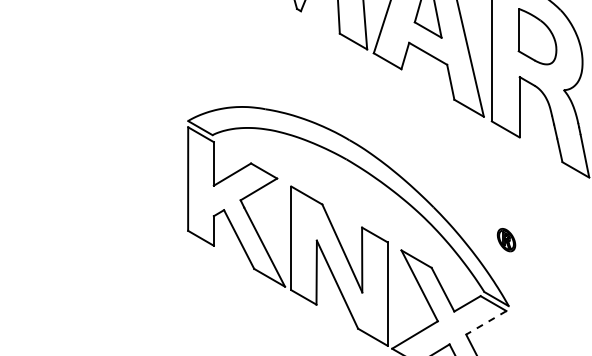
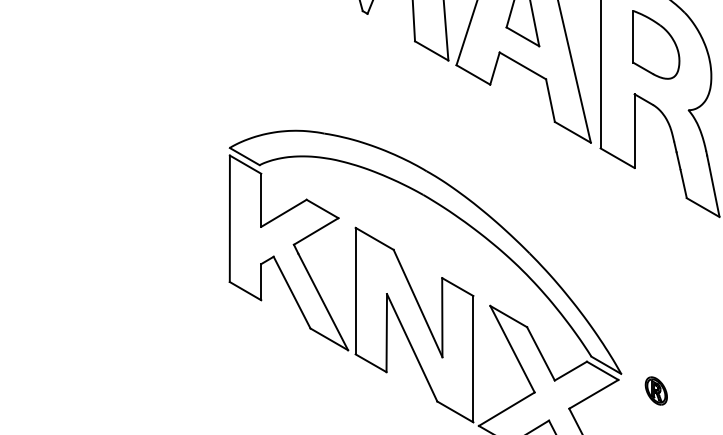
part: (506, 240) -> (656, 391), moved
line: (485, 323) -> (592, 395), dashed -> solid

